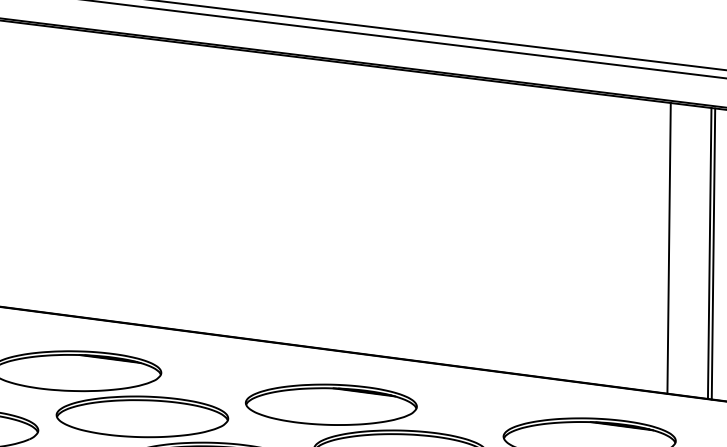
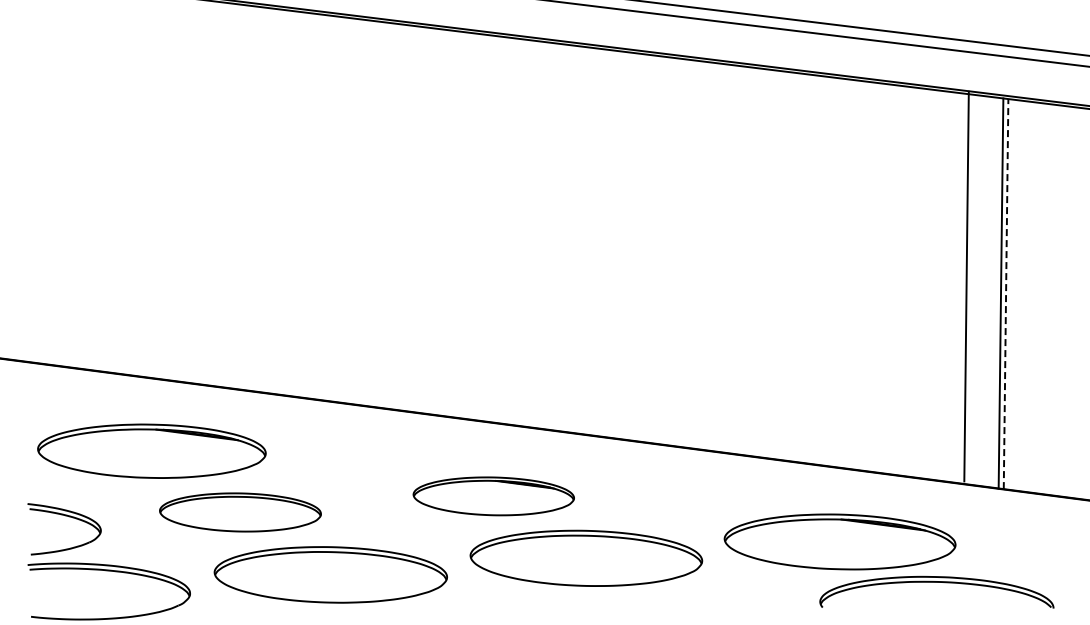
line: (669, 248) -> (966, 286), moved
line: (713, 253) -> (1006, 293), solid -> dashed
part: (331, 404) -> (493, 496), size x0.7
part: (142, 416) -> (240, 512), size x0.7

